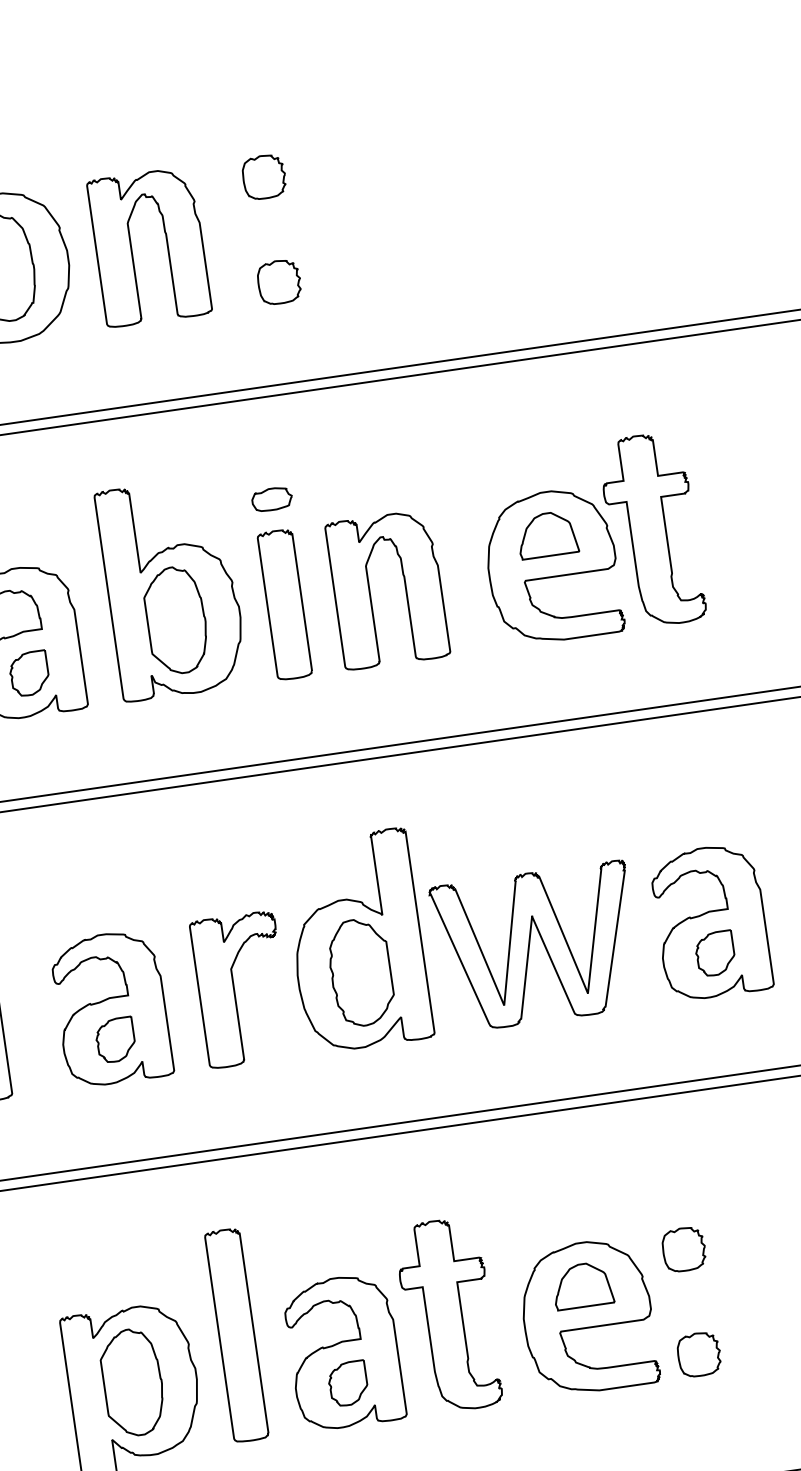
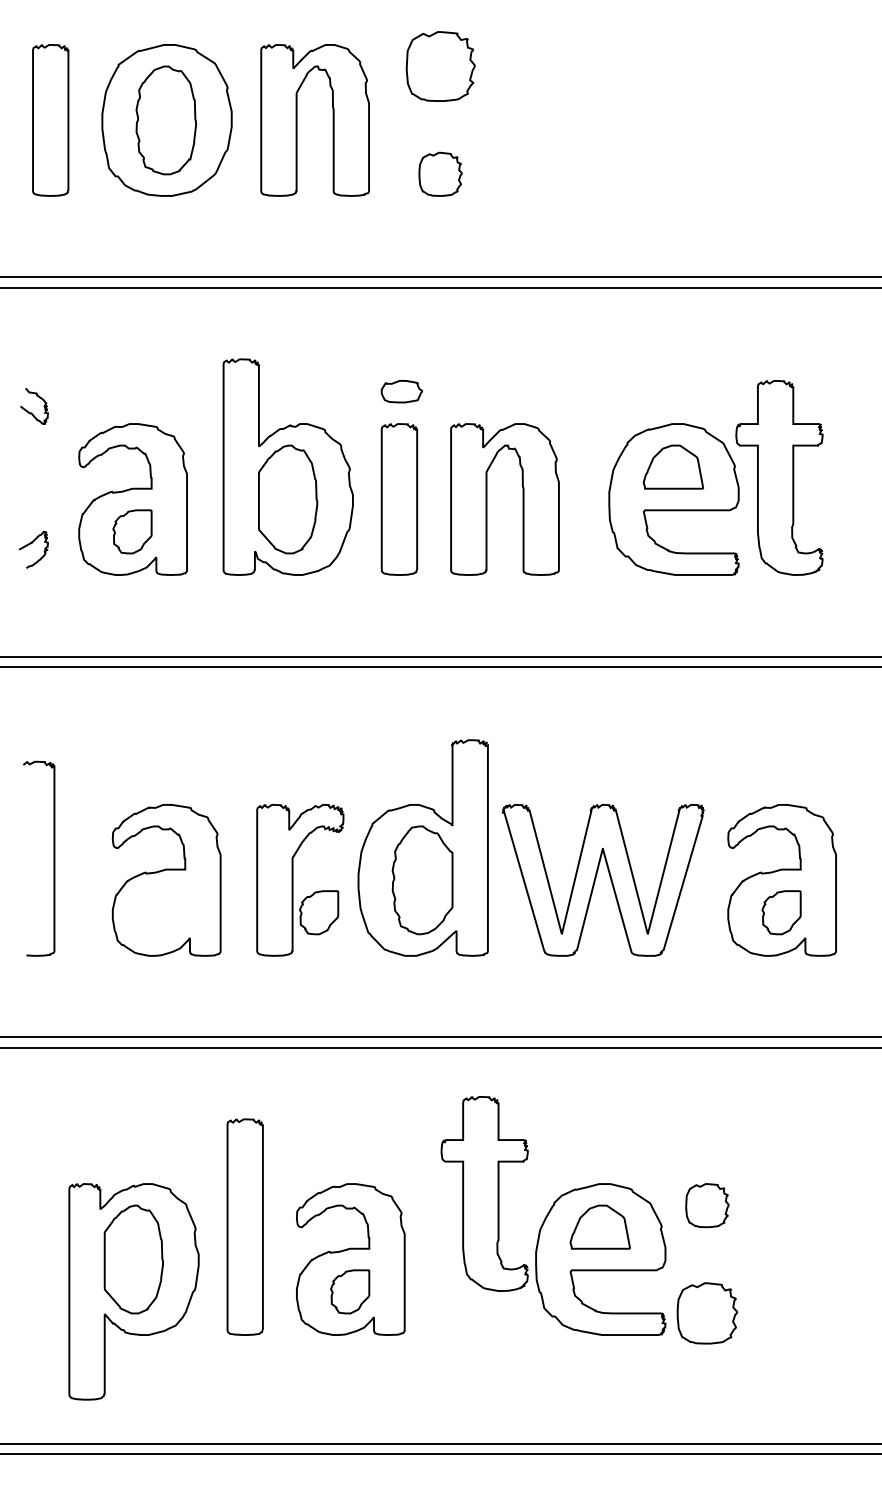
part: (264, 177) -> (440, 66), size x1.6
part: (115, 1039) -> (319, 912), moved
part: (448, 1315) -> (484, 1193), moved
part: (699, 1354) -> (707, 1313), size x1.4

